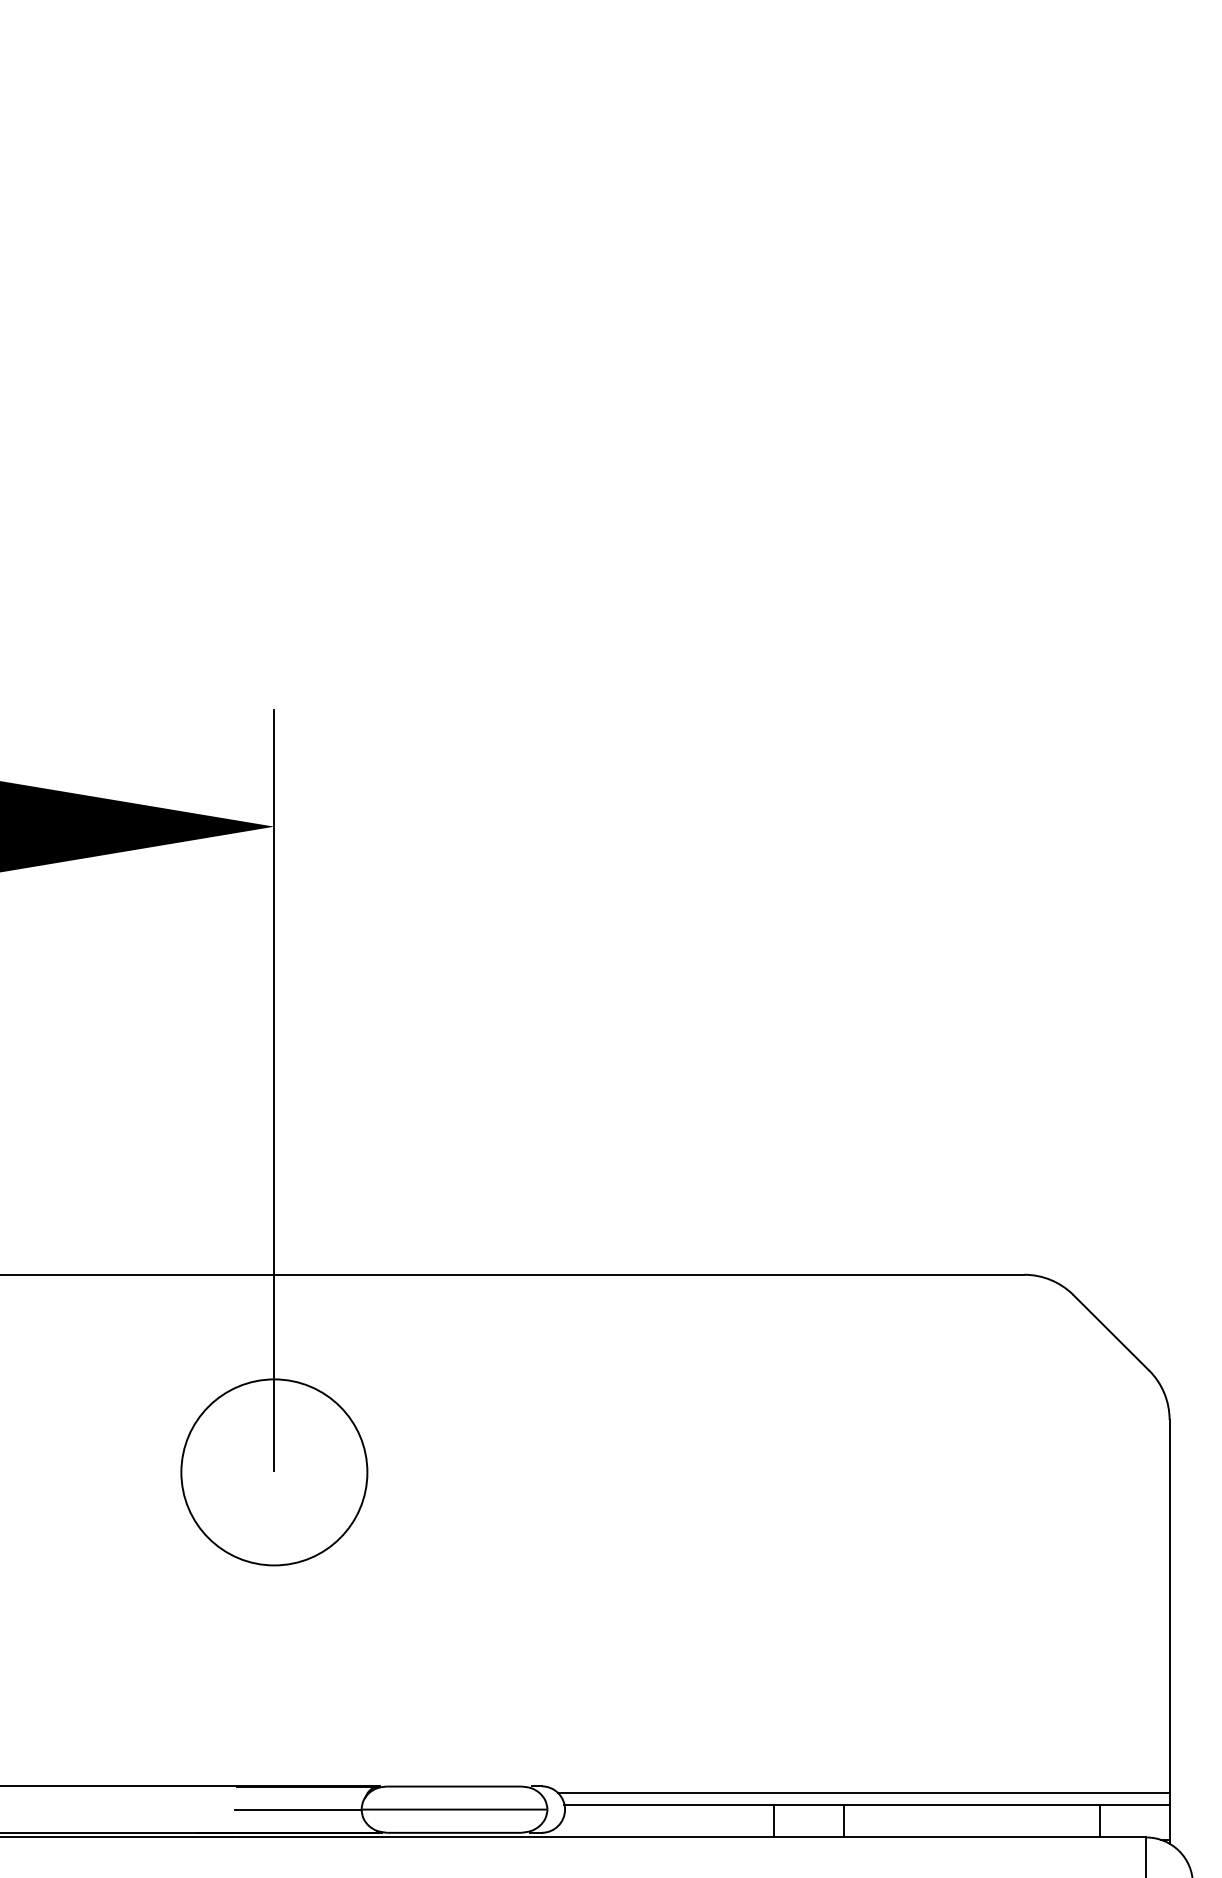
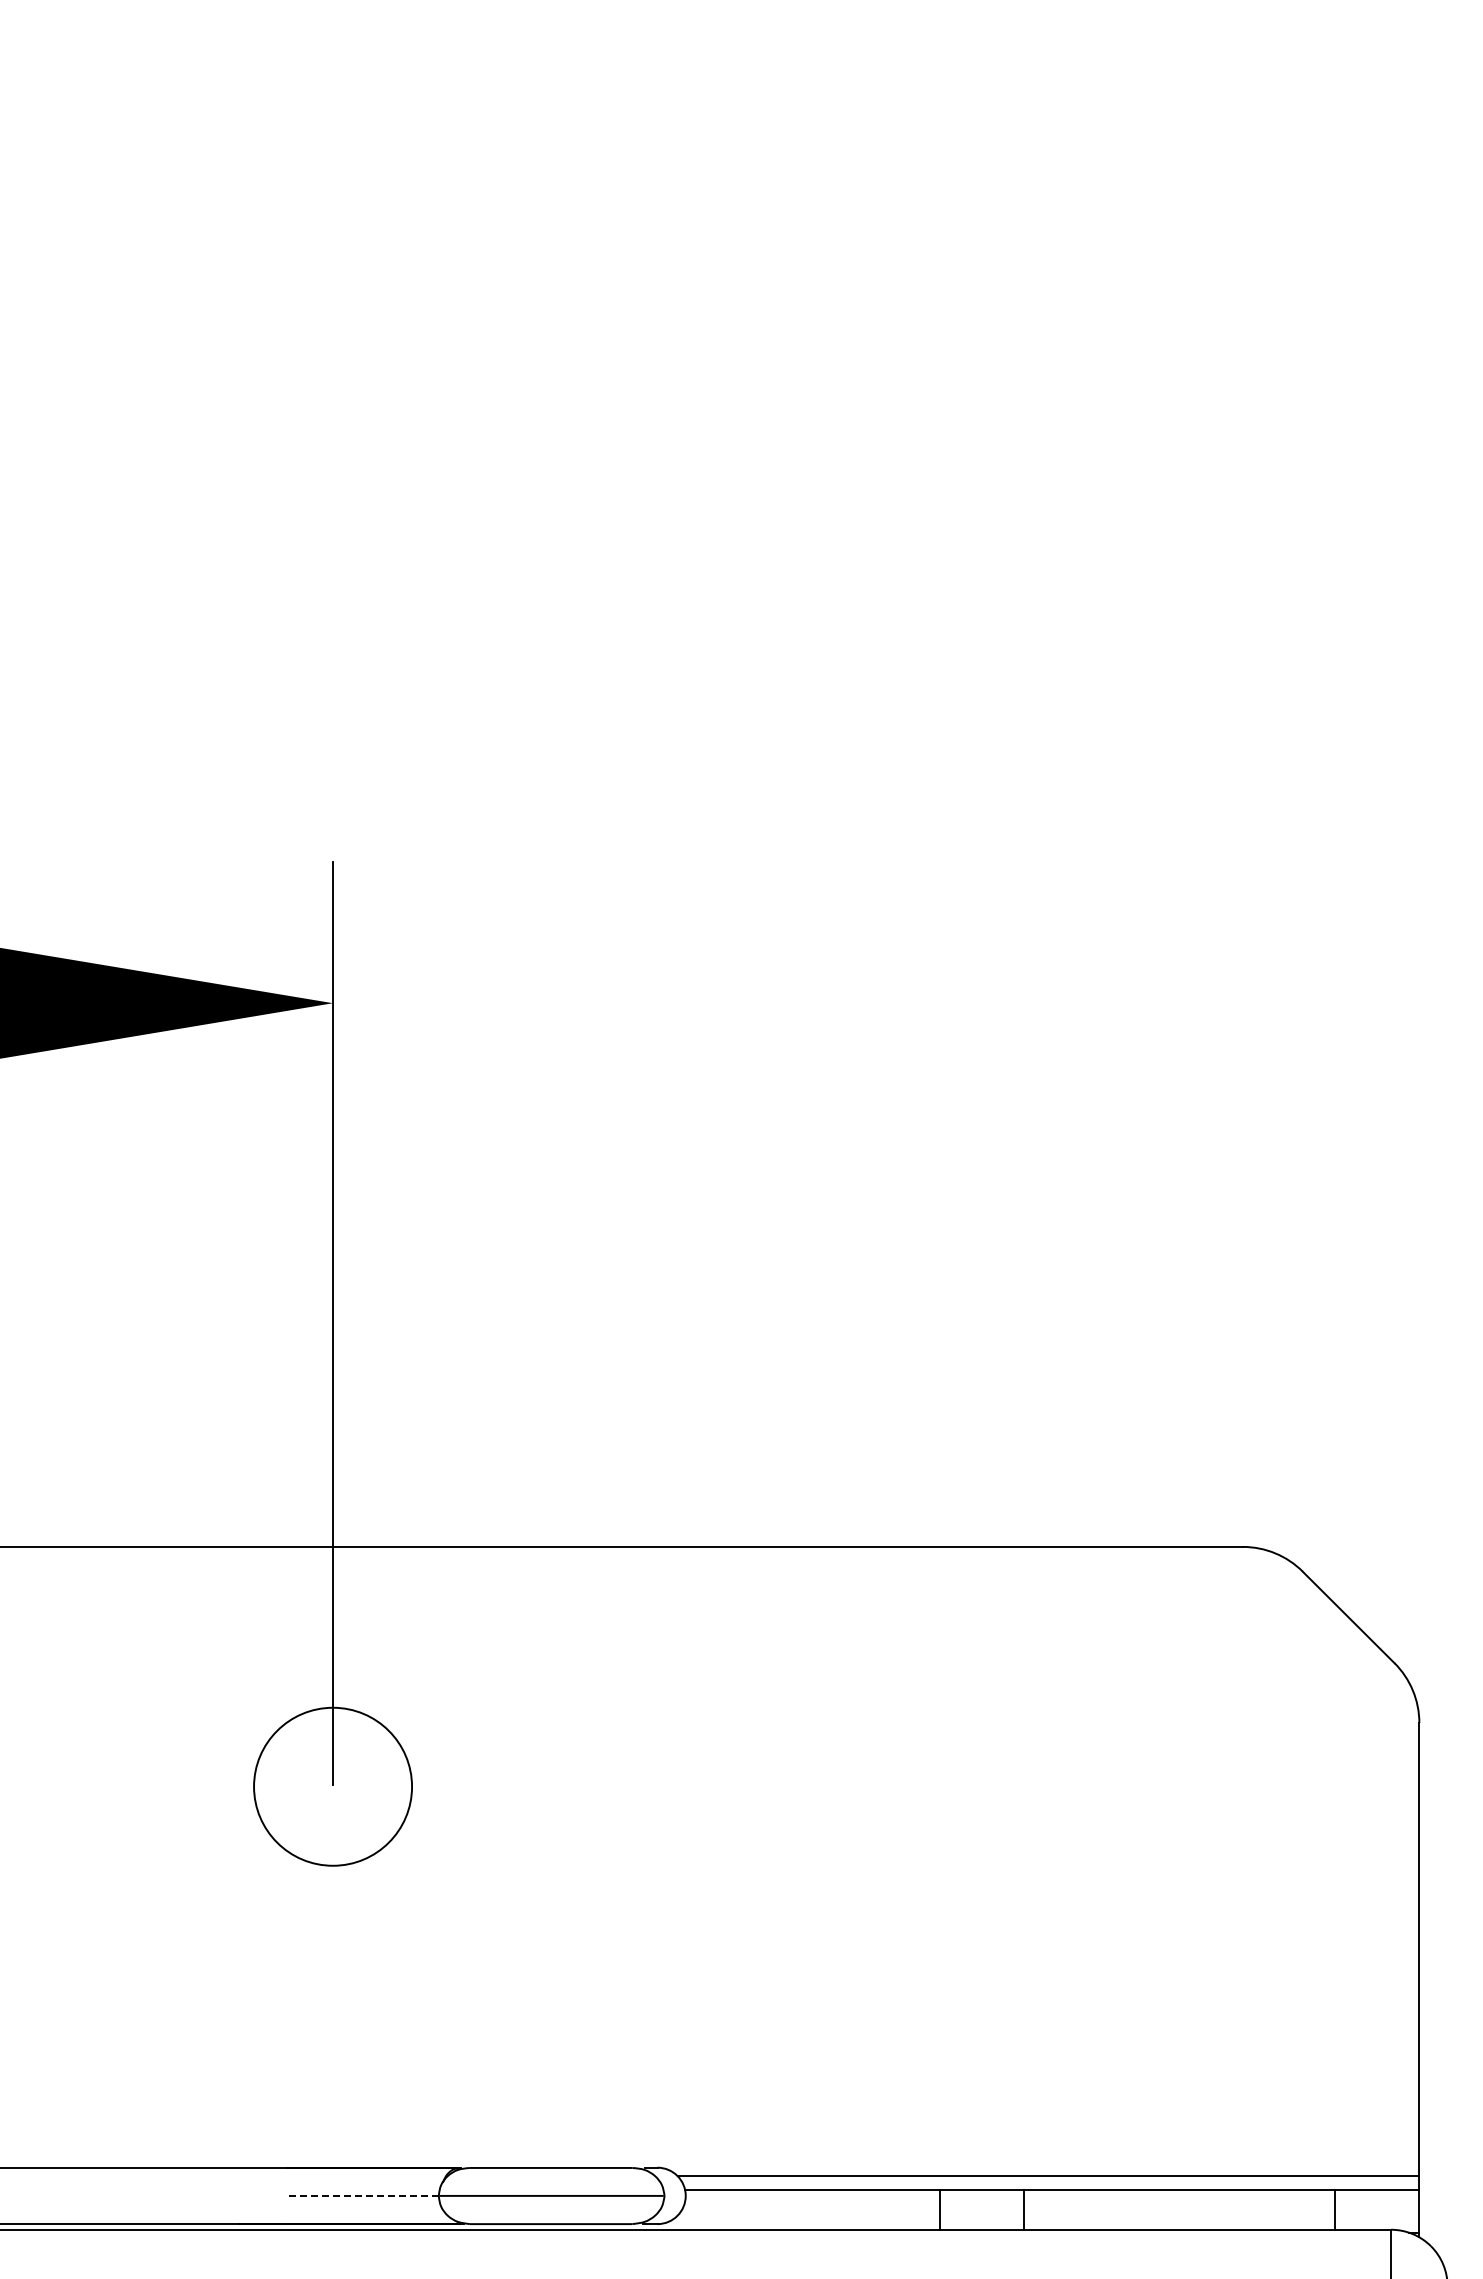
circle: (273, 1472) -> (332, 1786), size x0.7
line: (298, 1809) -> (362, 2195), solid -> dashed

